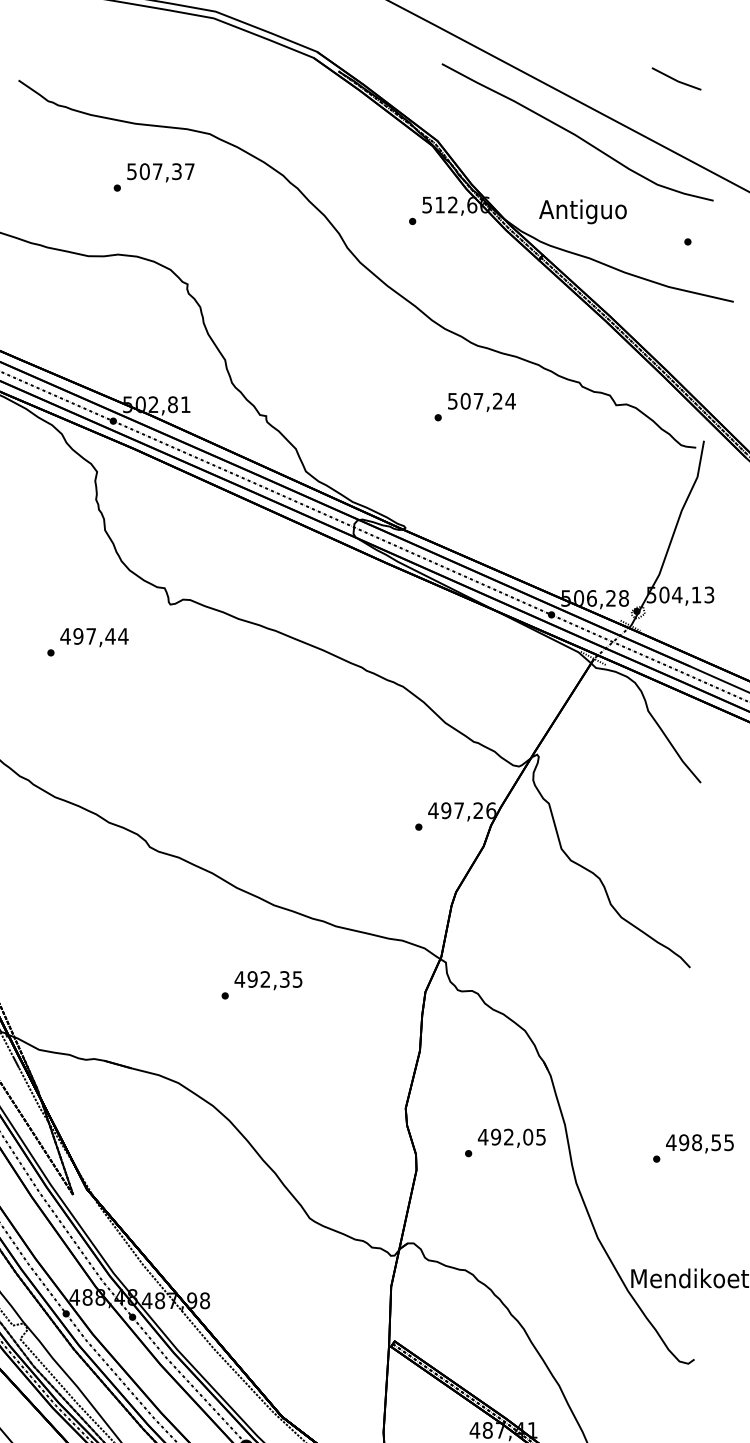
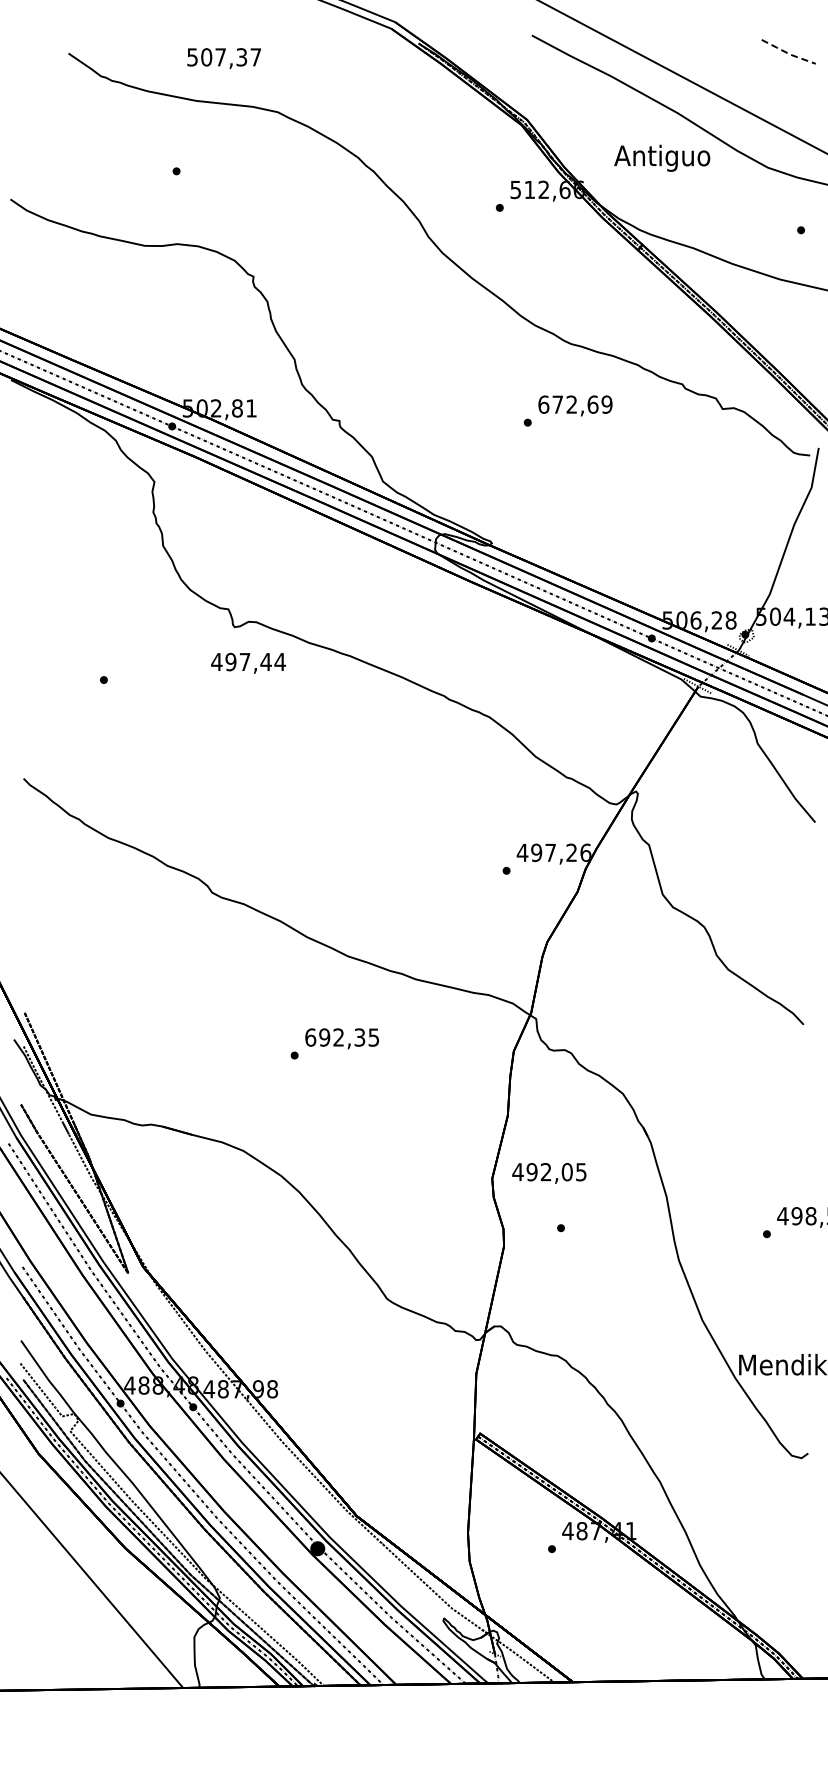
line: (676, 80) -> (788, 53), solid -> dashed
text: (160, 172) -> (223, 58), moved
text: (583, 211) -> (662, 157), moved
text: (481, 401) -> (575, 404), 507,24 -> 672,69
text: (94, 636) -> (248, 662), moved
text: (239, 979) -> (310, 1037), 492,35 -> 692,35
text: (511, 1138) -> (549, 1173), moved

